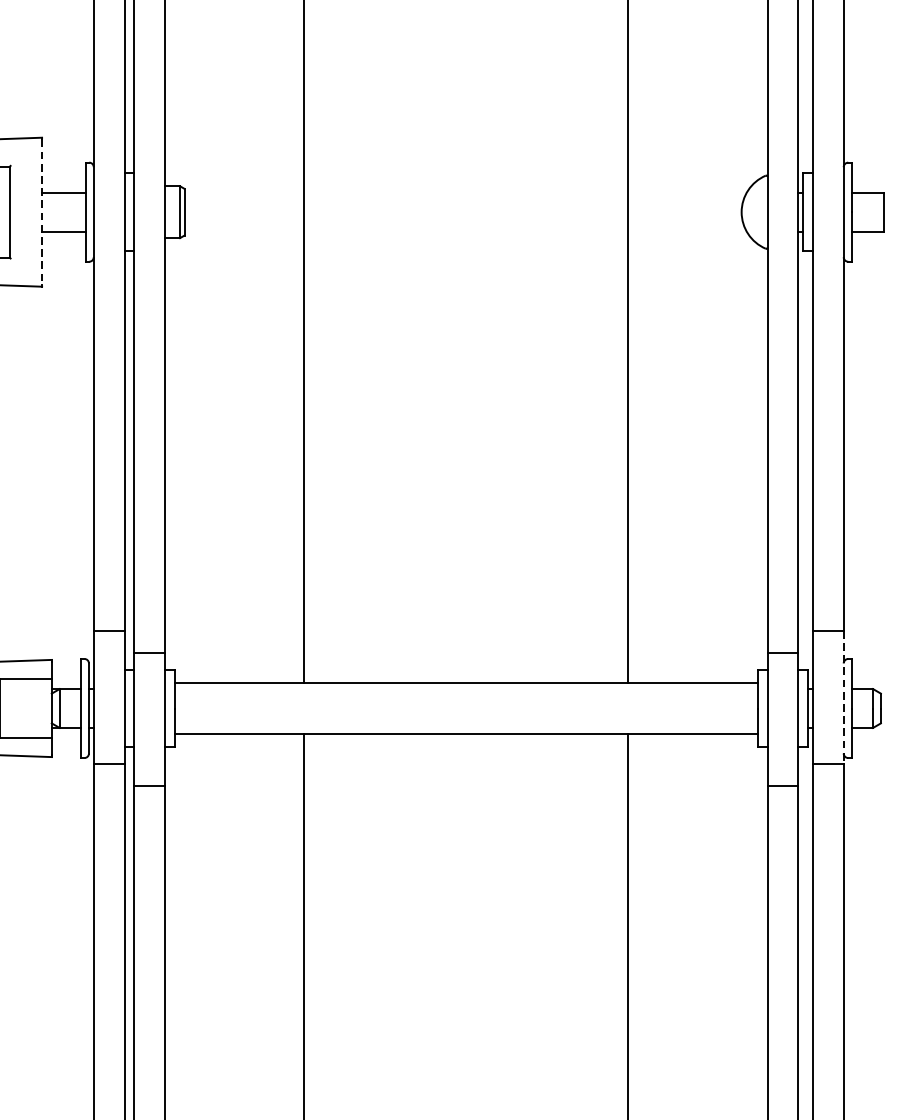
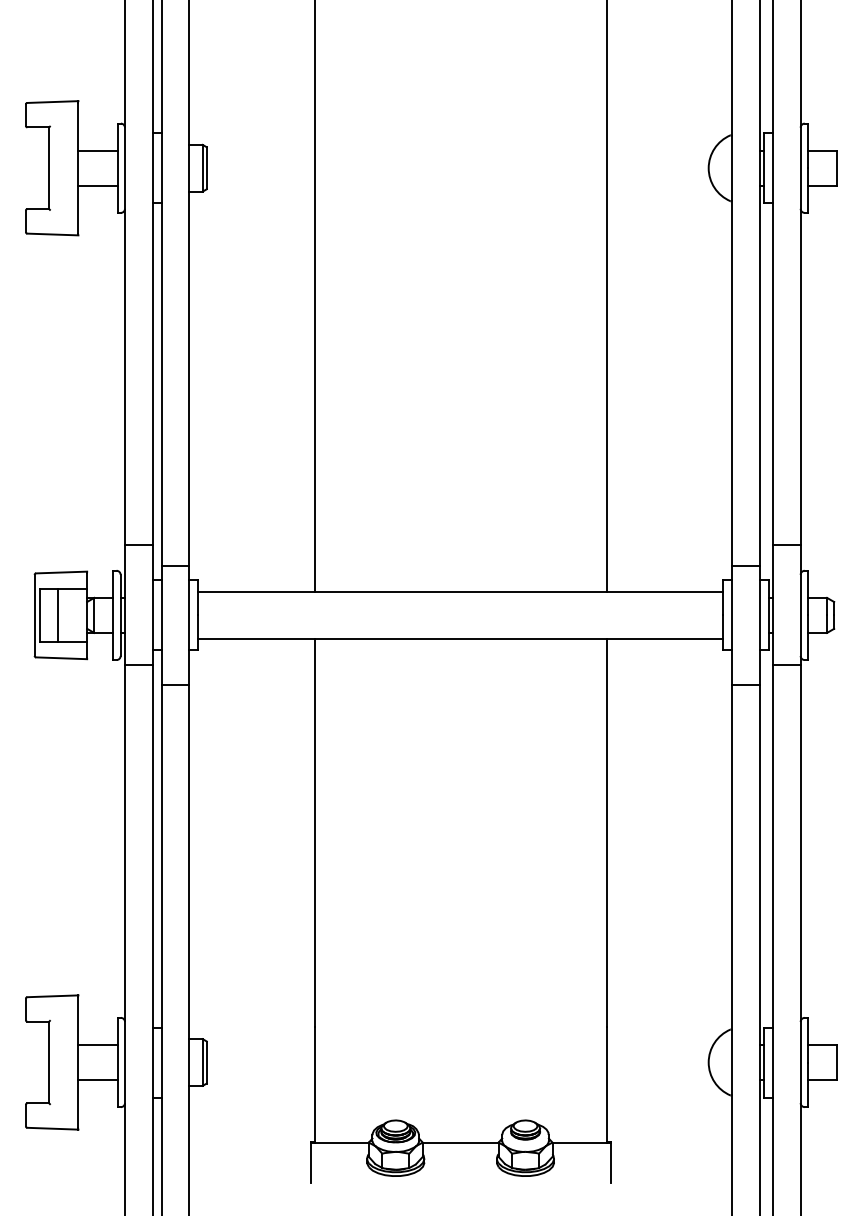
line: (42, 212) -> (78, 168), dashed -> solid
line: (843, 697) -> (800, 605), dashed -> solid
line: (18, 708) -> (57, 615), added

